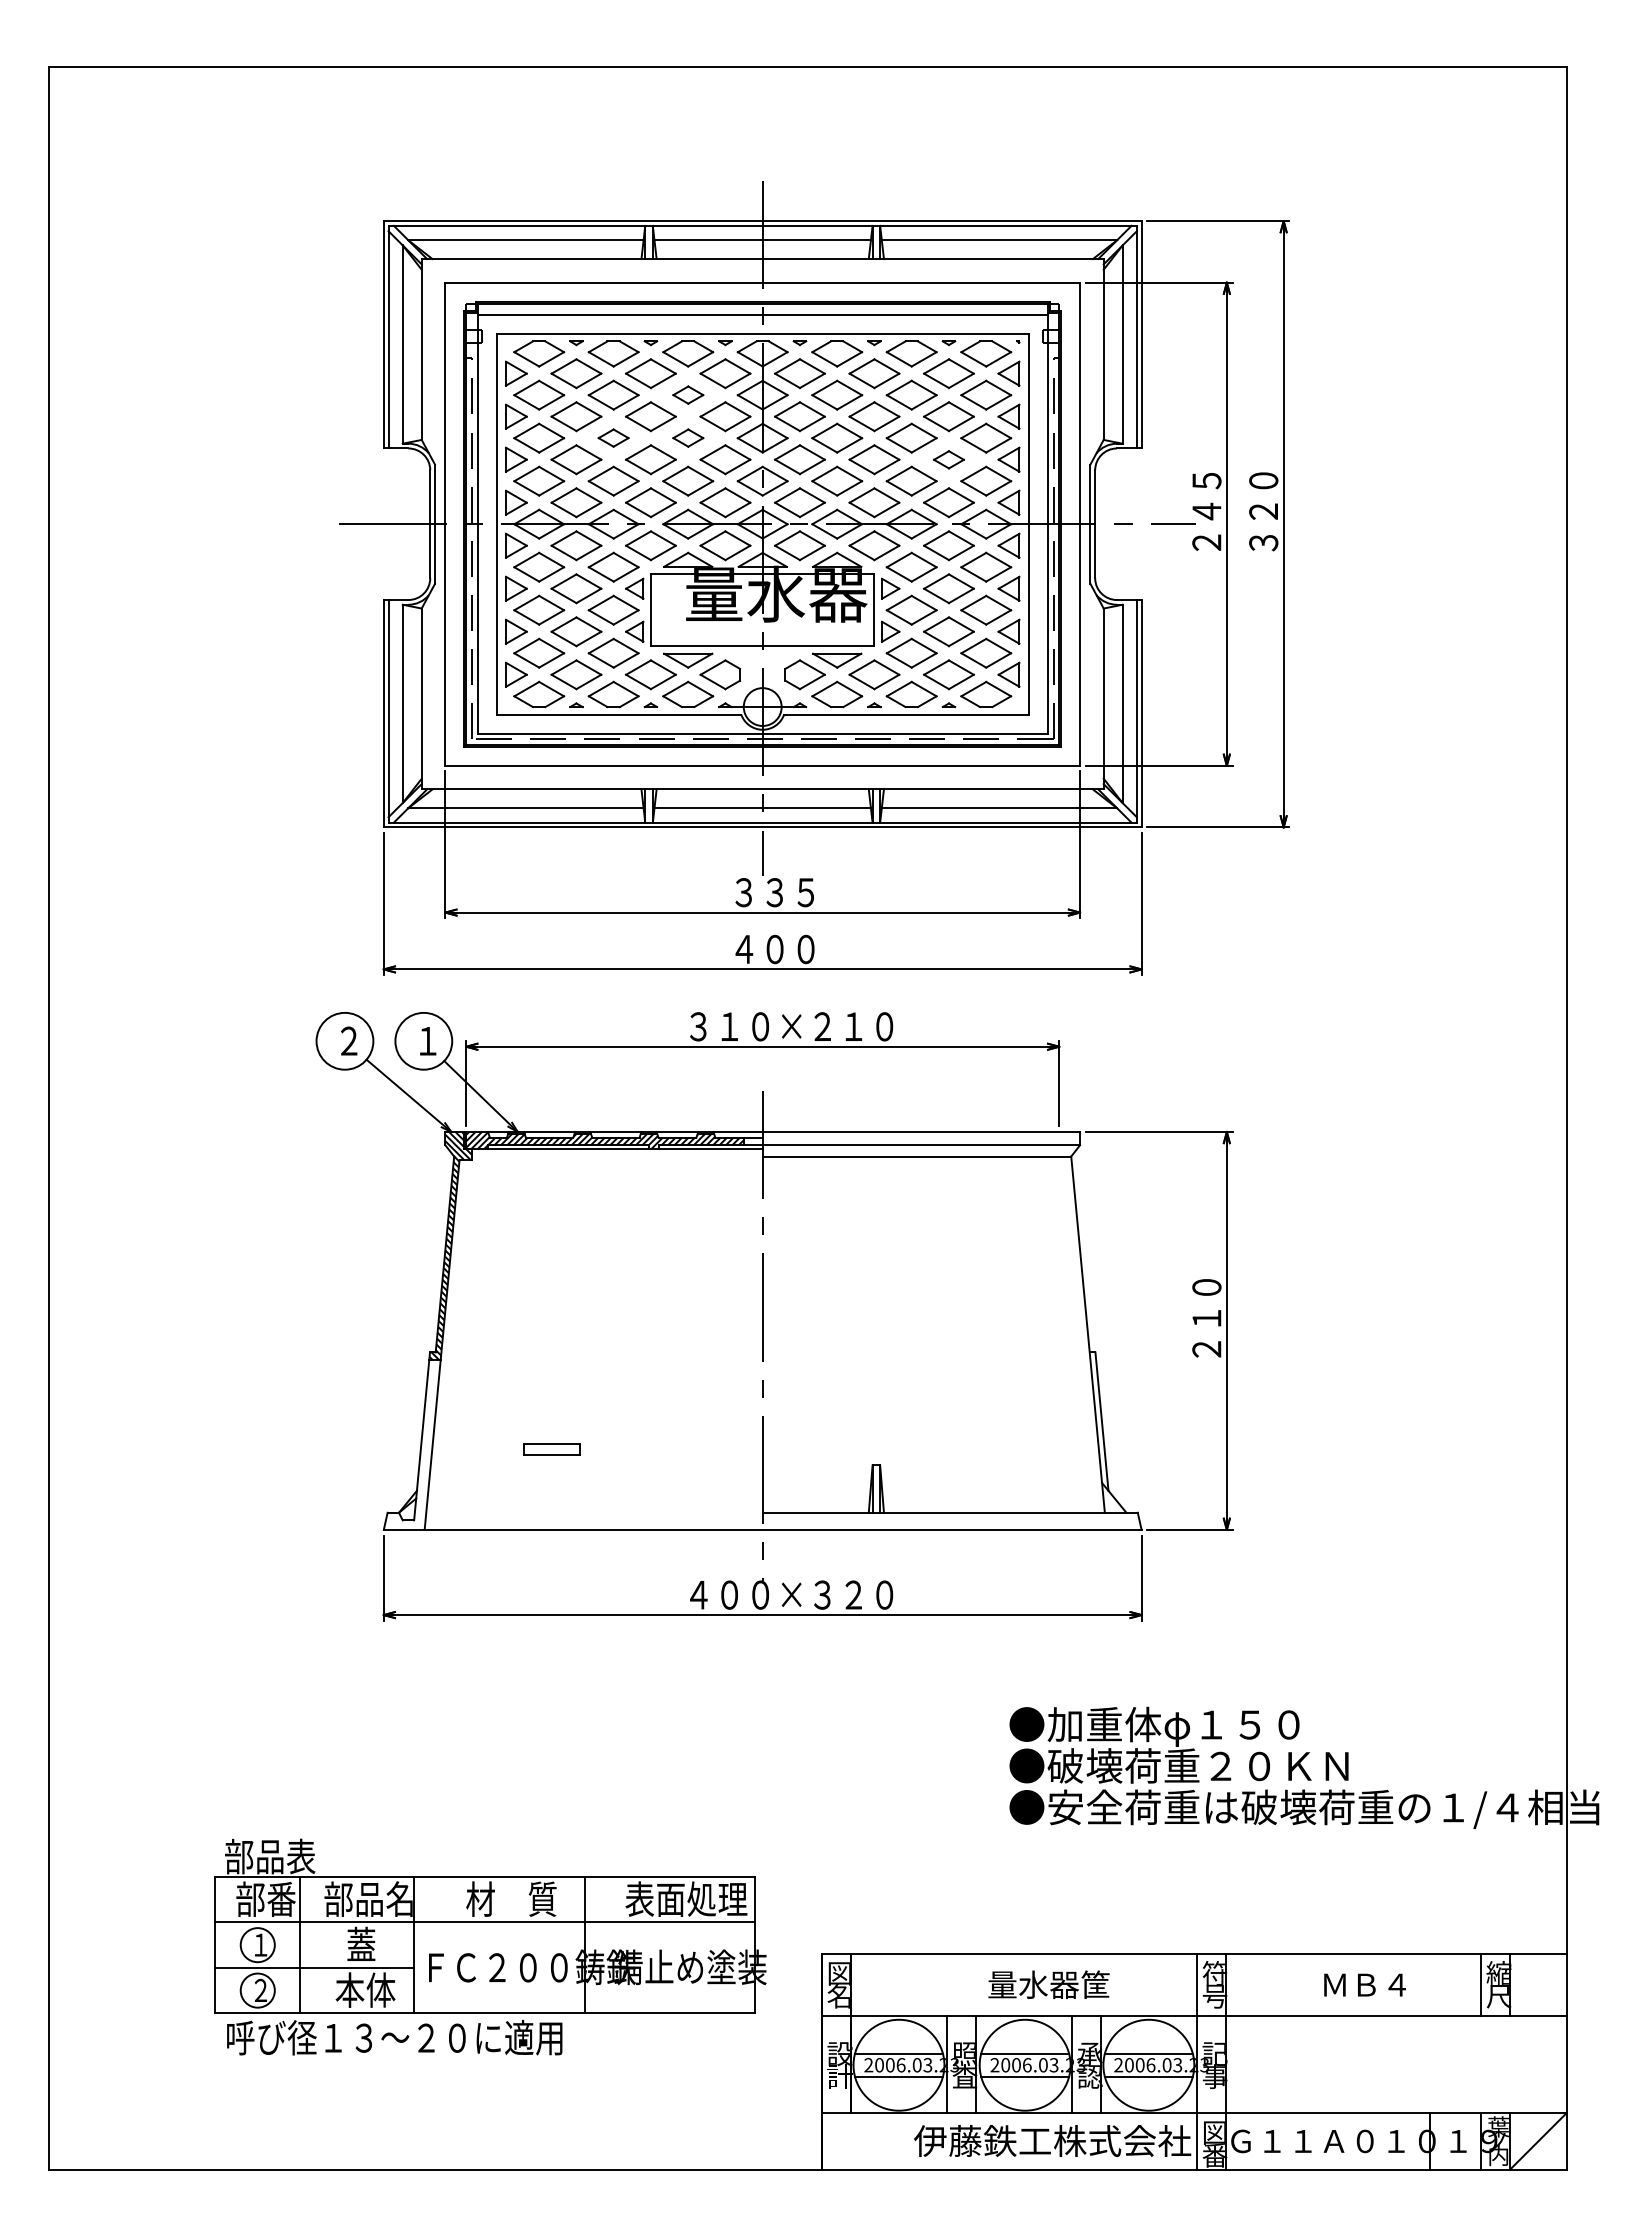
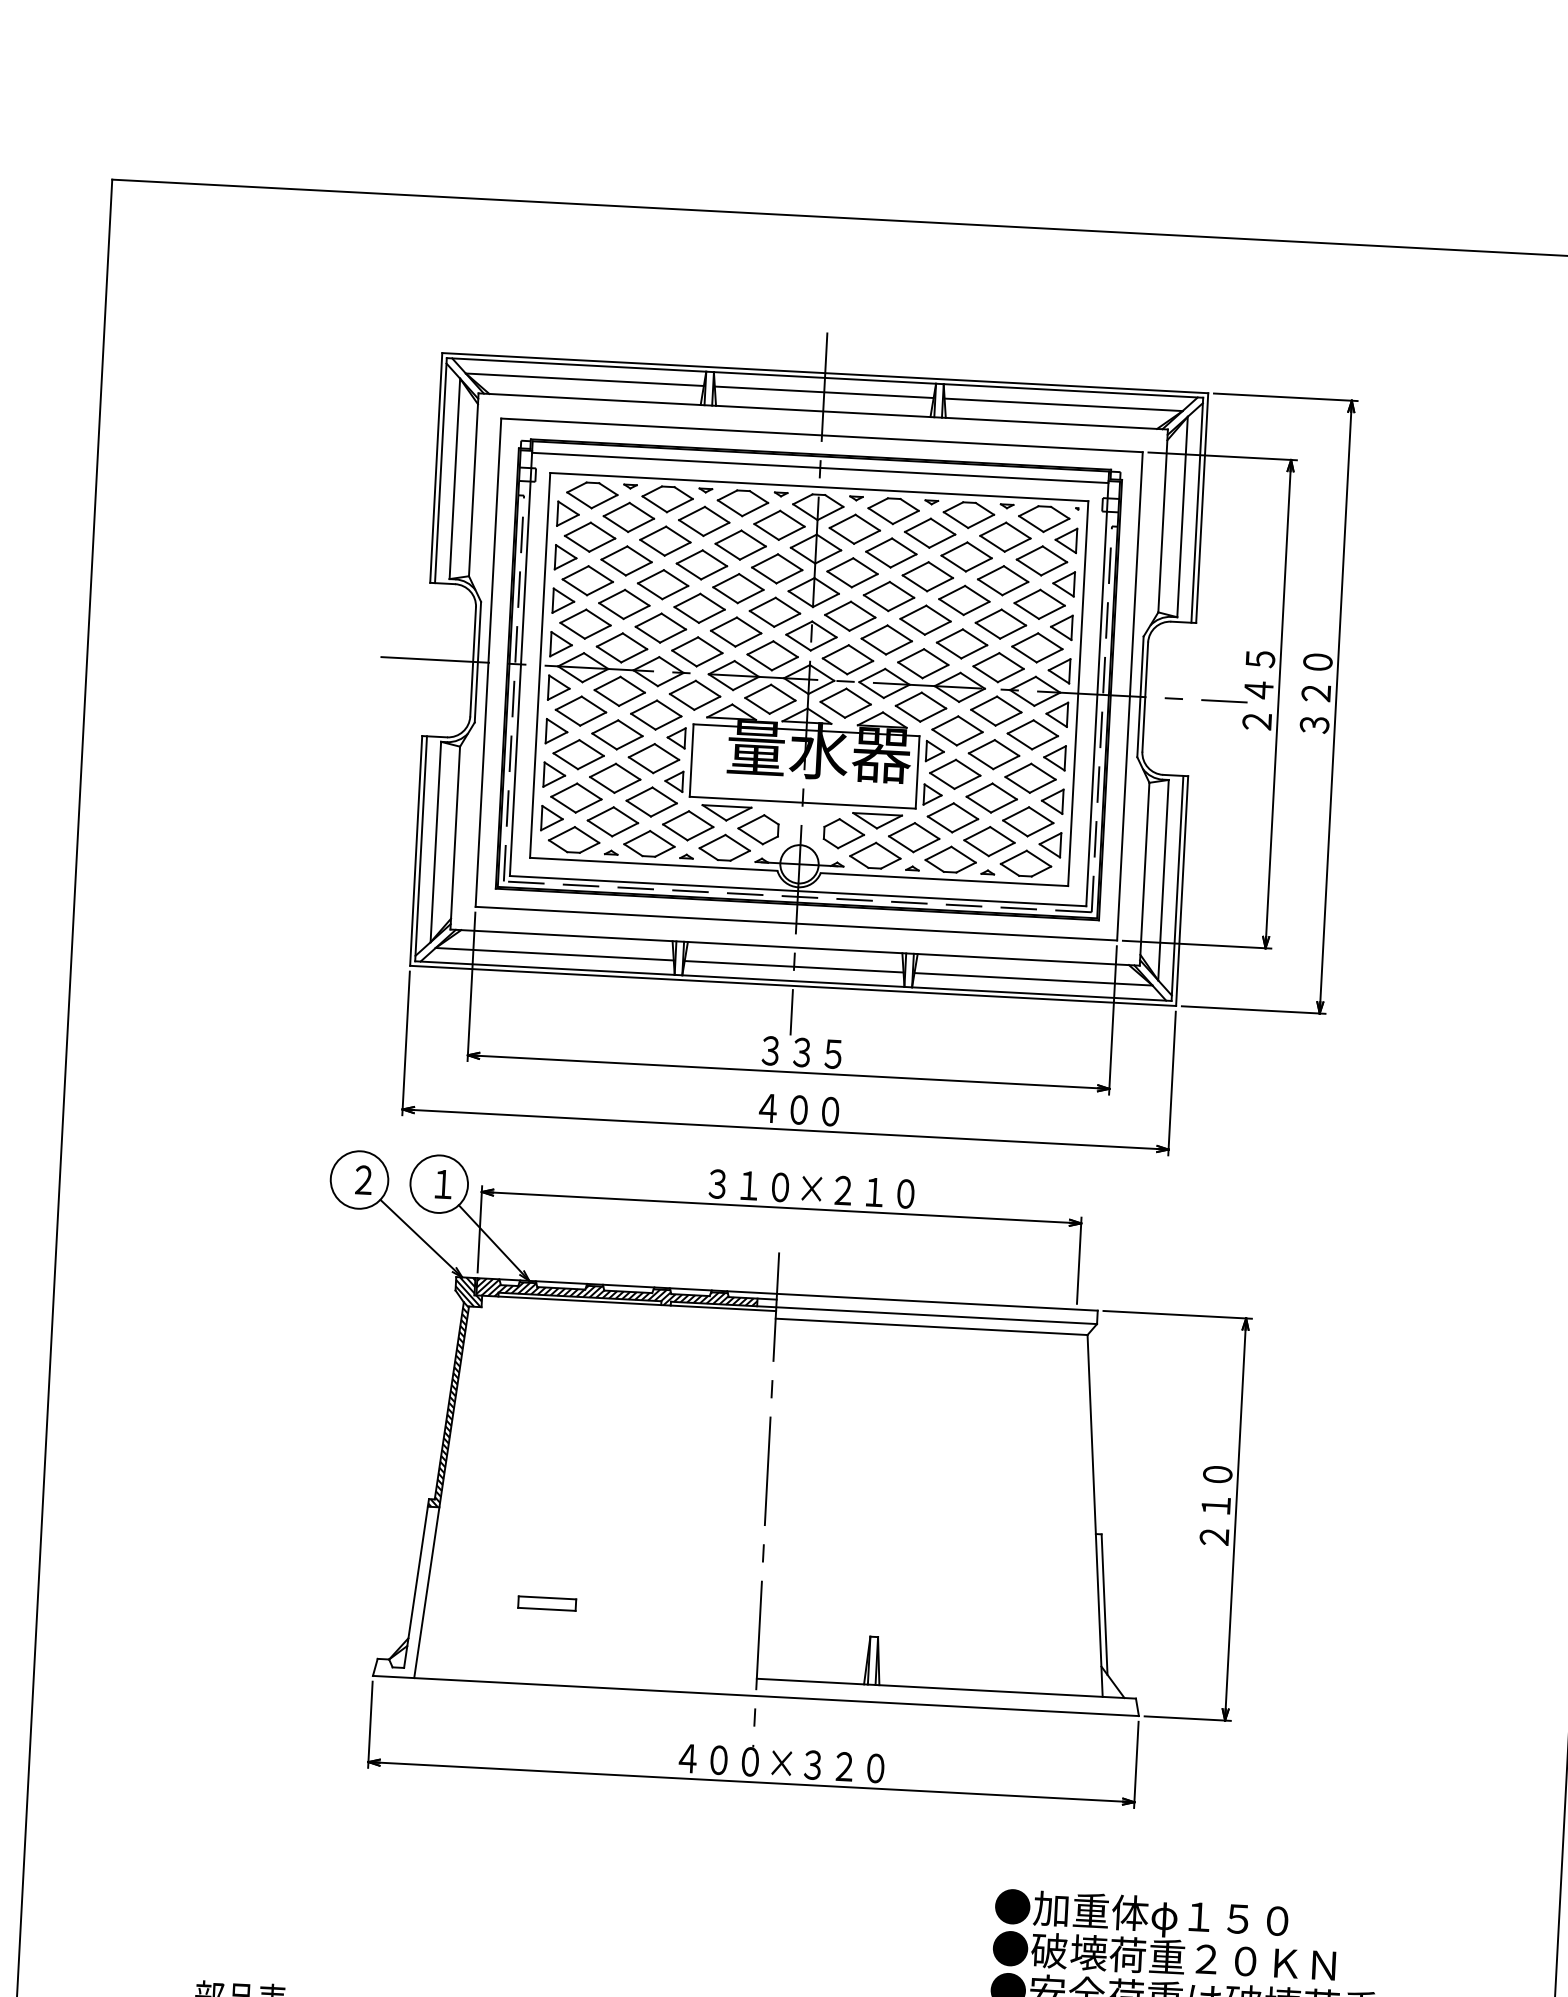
part: (688, 394) -> (741, 544), size x1.67
part: (613, 437) -> (662, 583), size x1.67
part: (688, 437) -> (738, 587), size x1.67
part: (948, 459) -> (1000, 623), size x1.67

